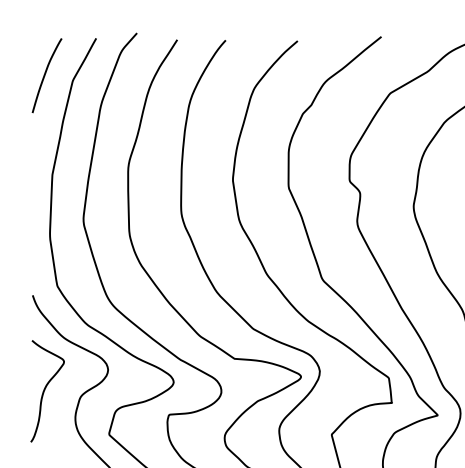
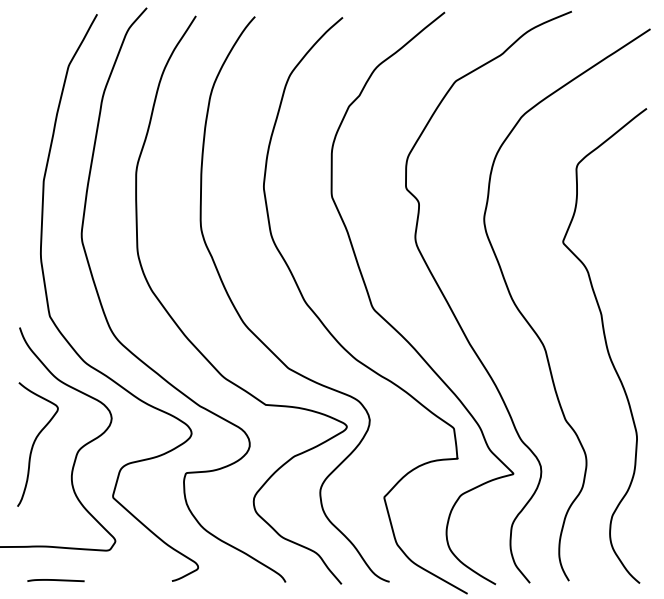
curve: (45, 75) -> (35, 59), removed

